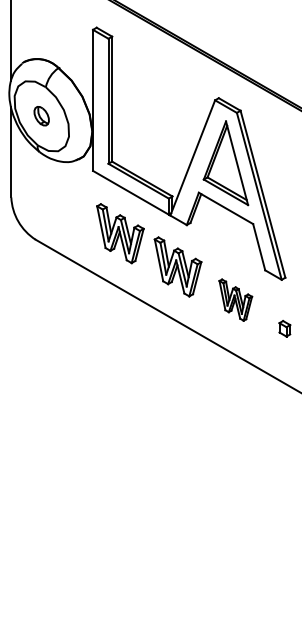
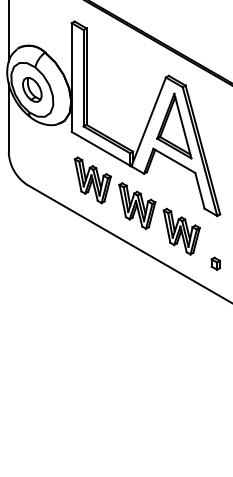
part: (41, 115) -> (32, 89), size x1.67
part: (235, 299) -> (181, 231), size x1.43
part: (284, 328) -> (215, 263), moved

